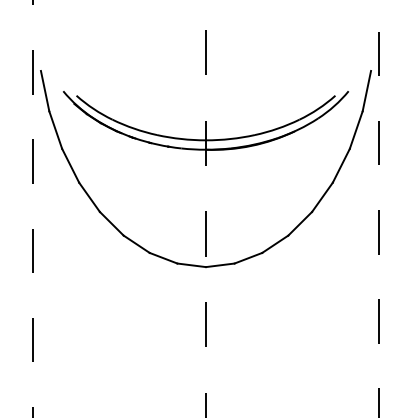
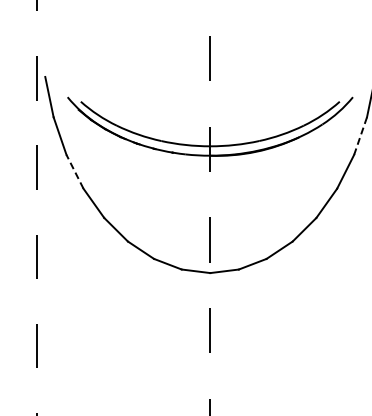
line: (356, 130) -> (360, 136), solid -> dashed
line: (70, 165) -> (74, 171), solid -> dashed

